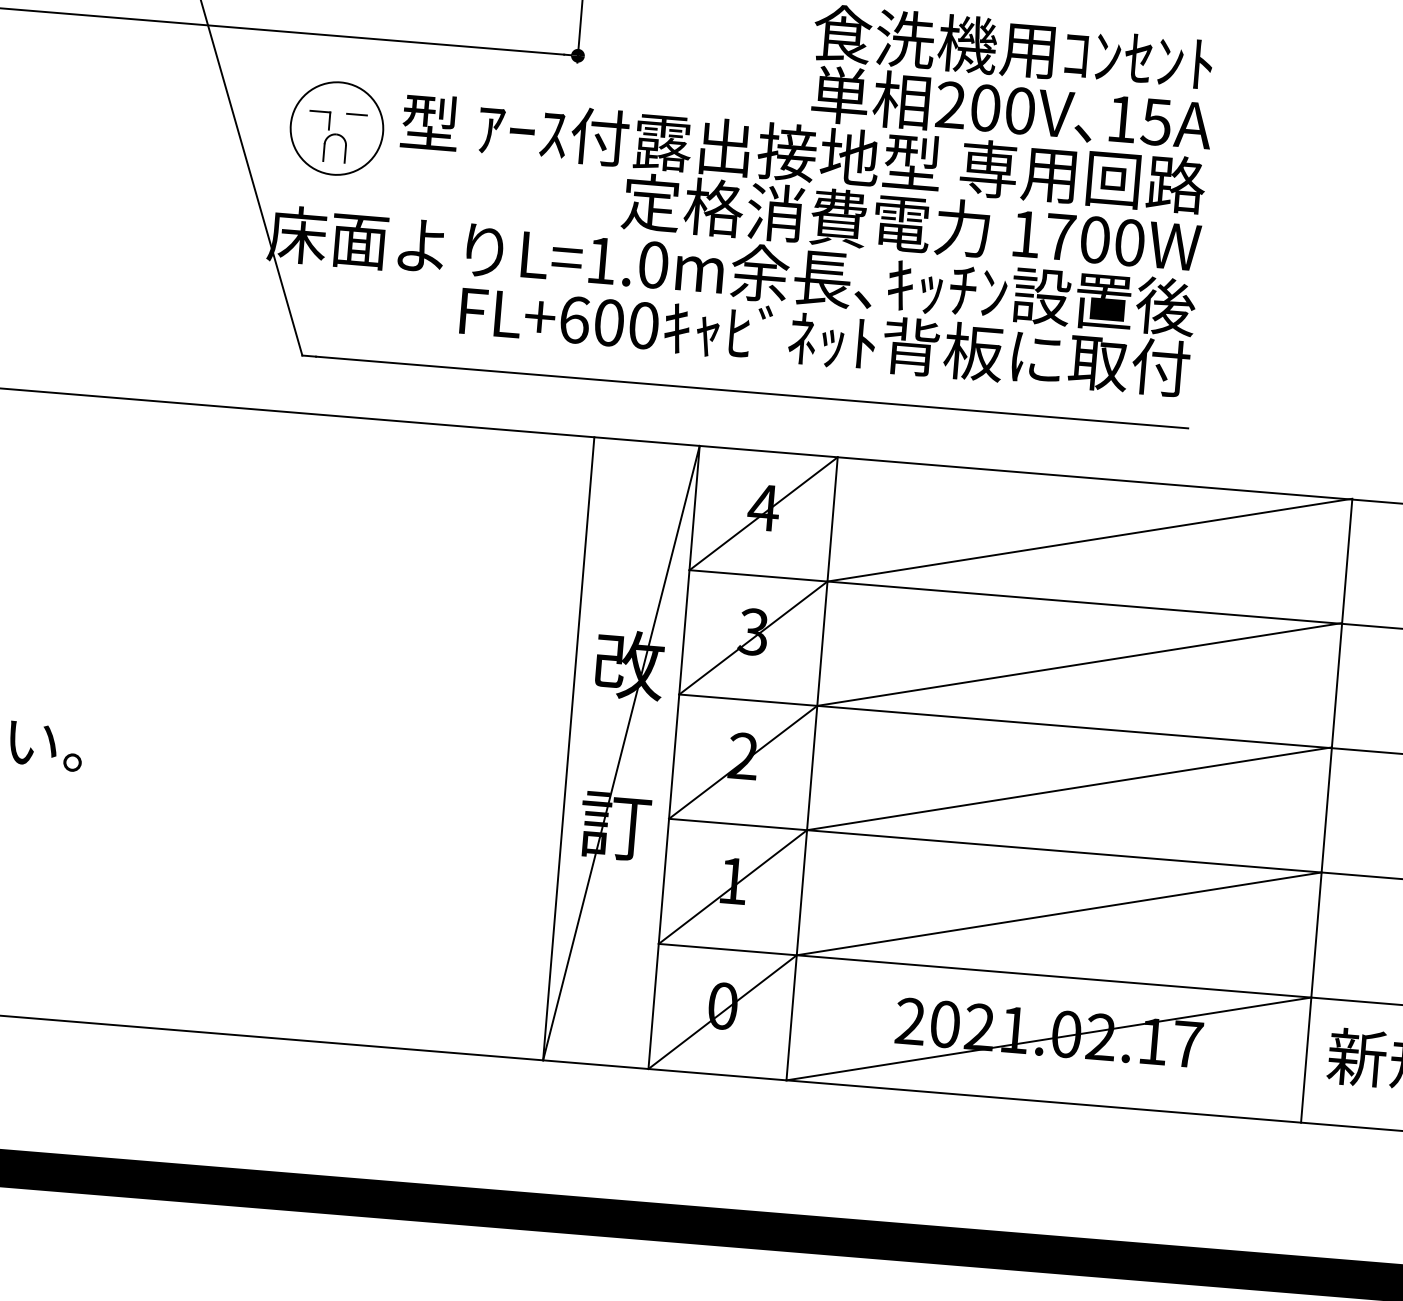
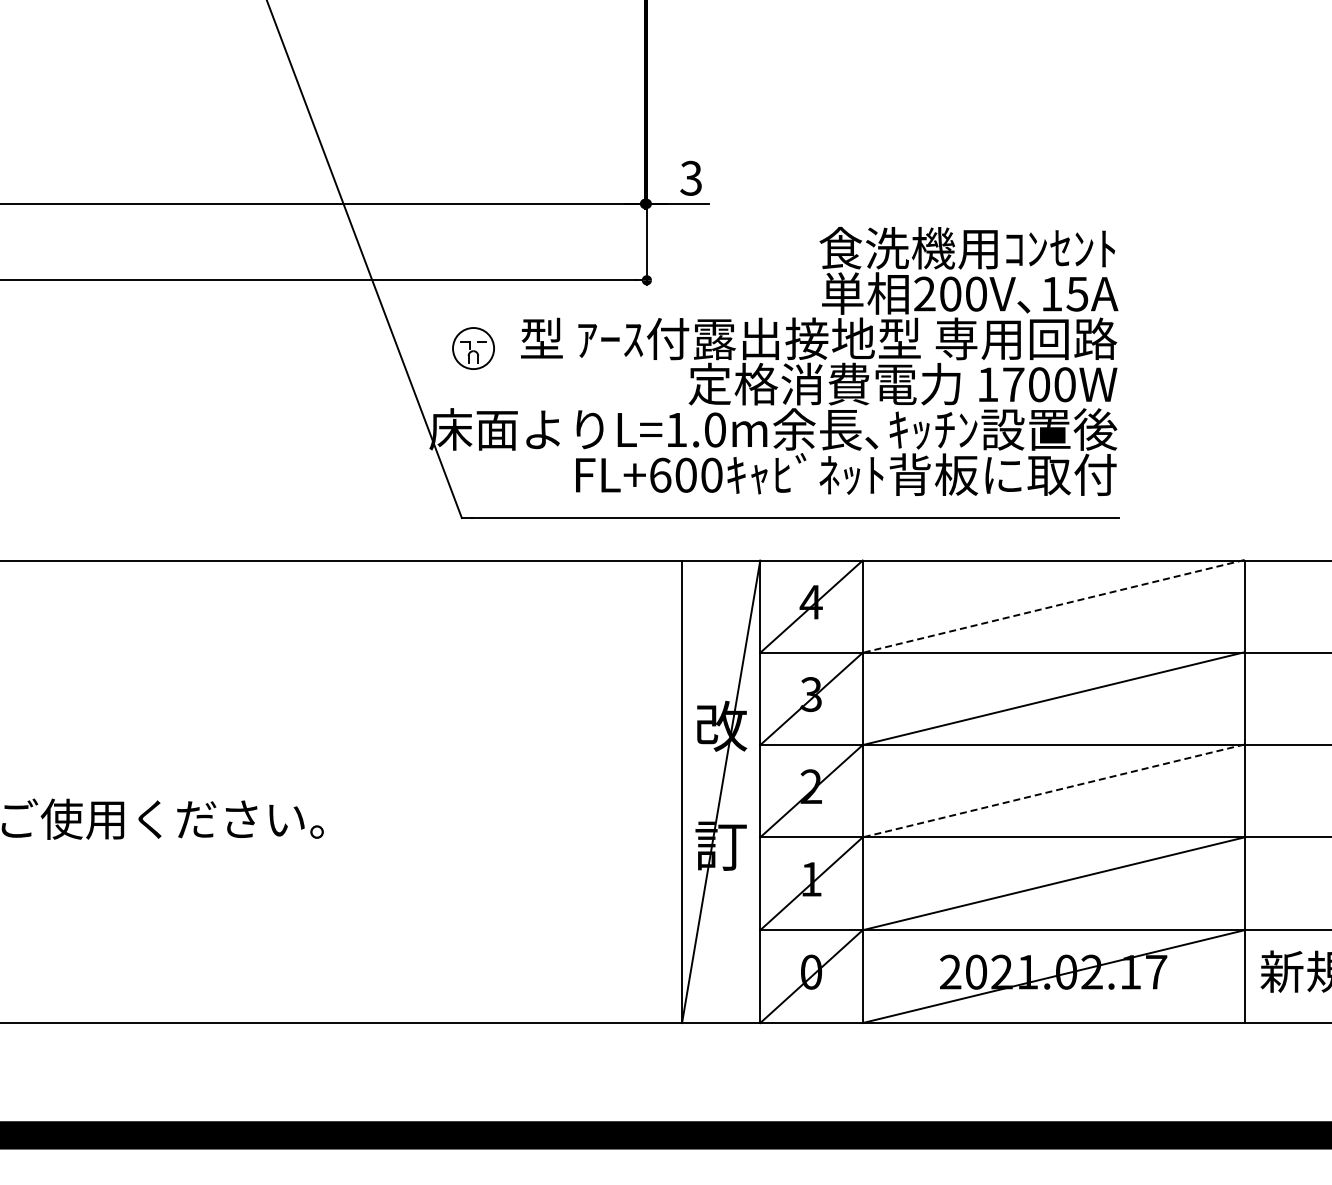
part: (336, 128) -> (473, 348), size x0.6
line: (1089, 540) -> (1053, 606), solid -> dashed
line: (1069, 788) -> (1053, 790), solid -> dashed

